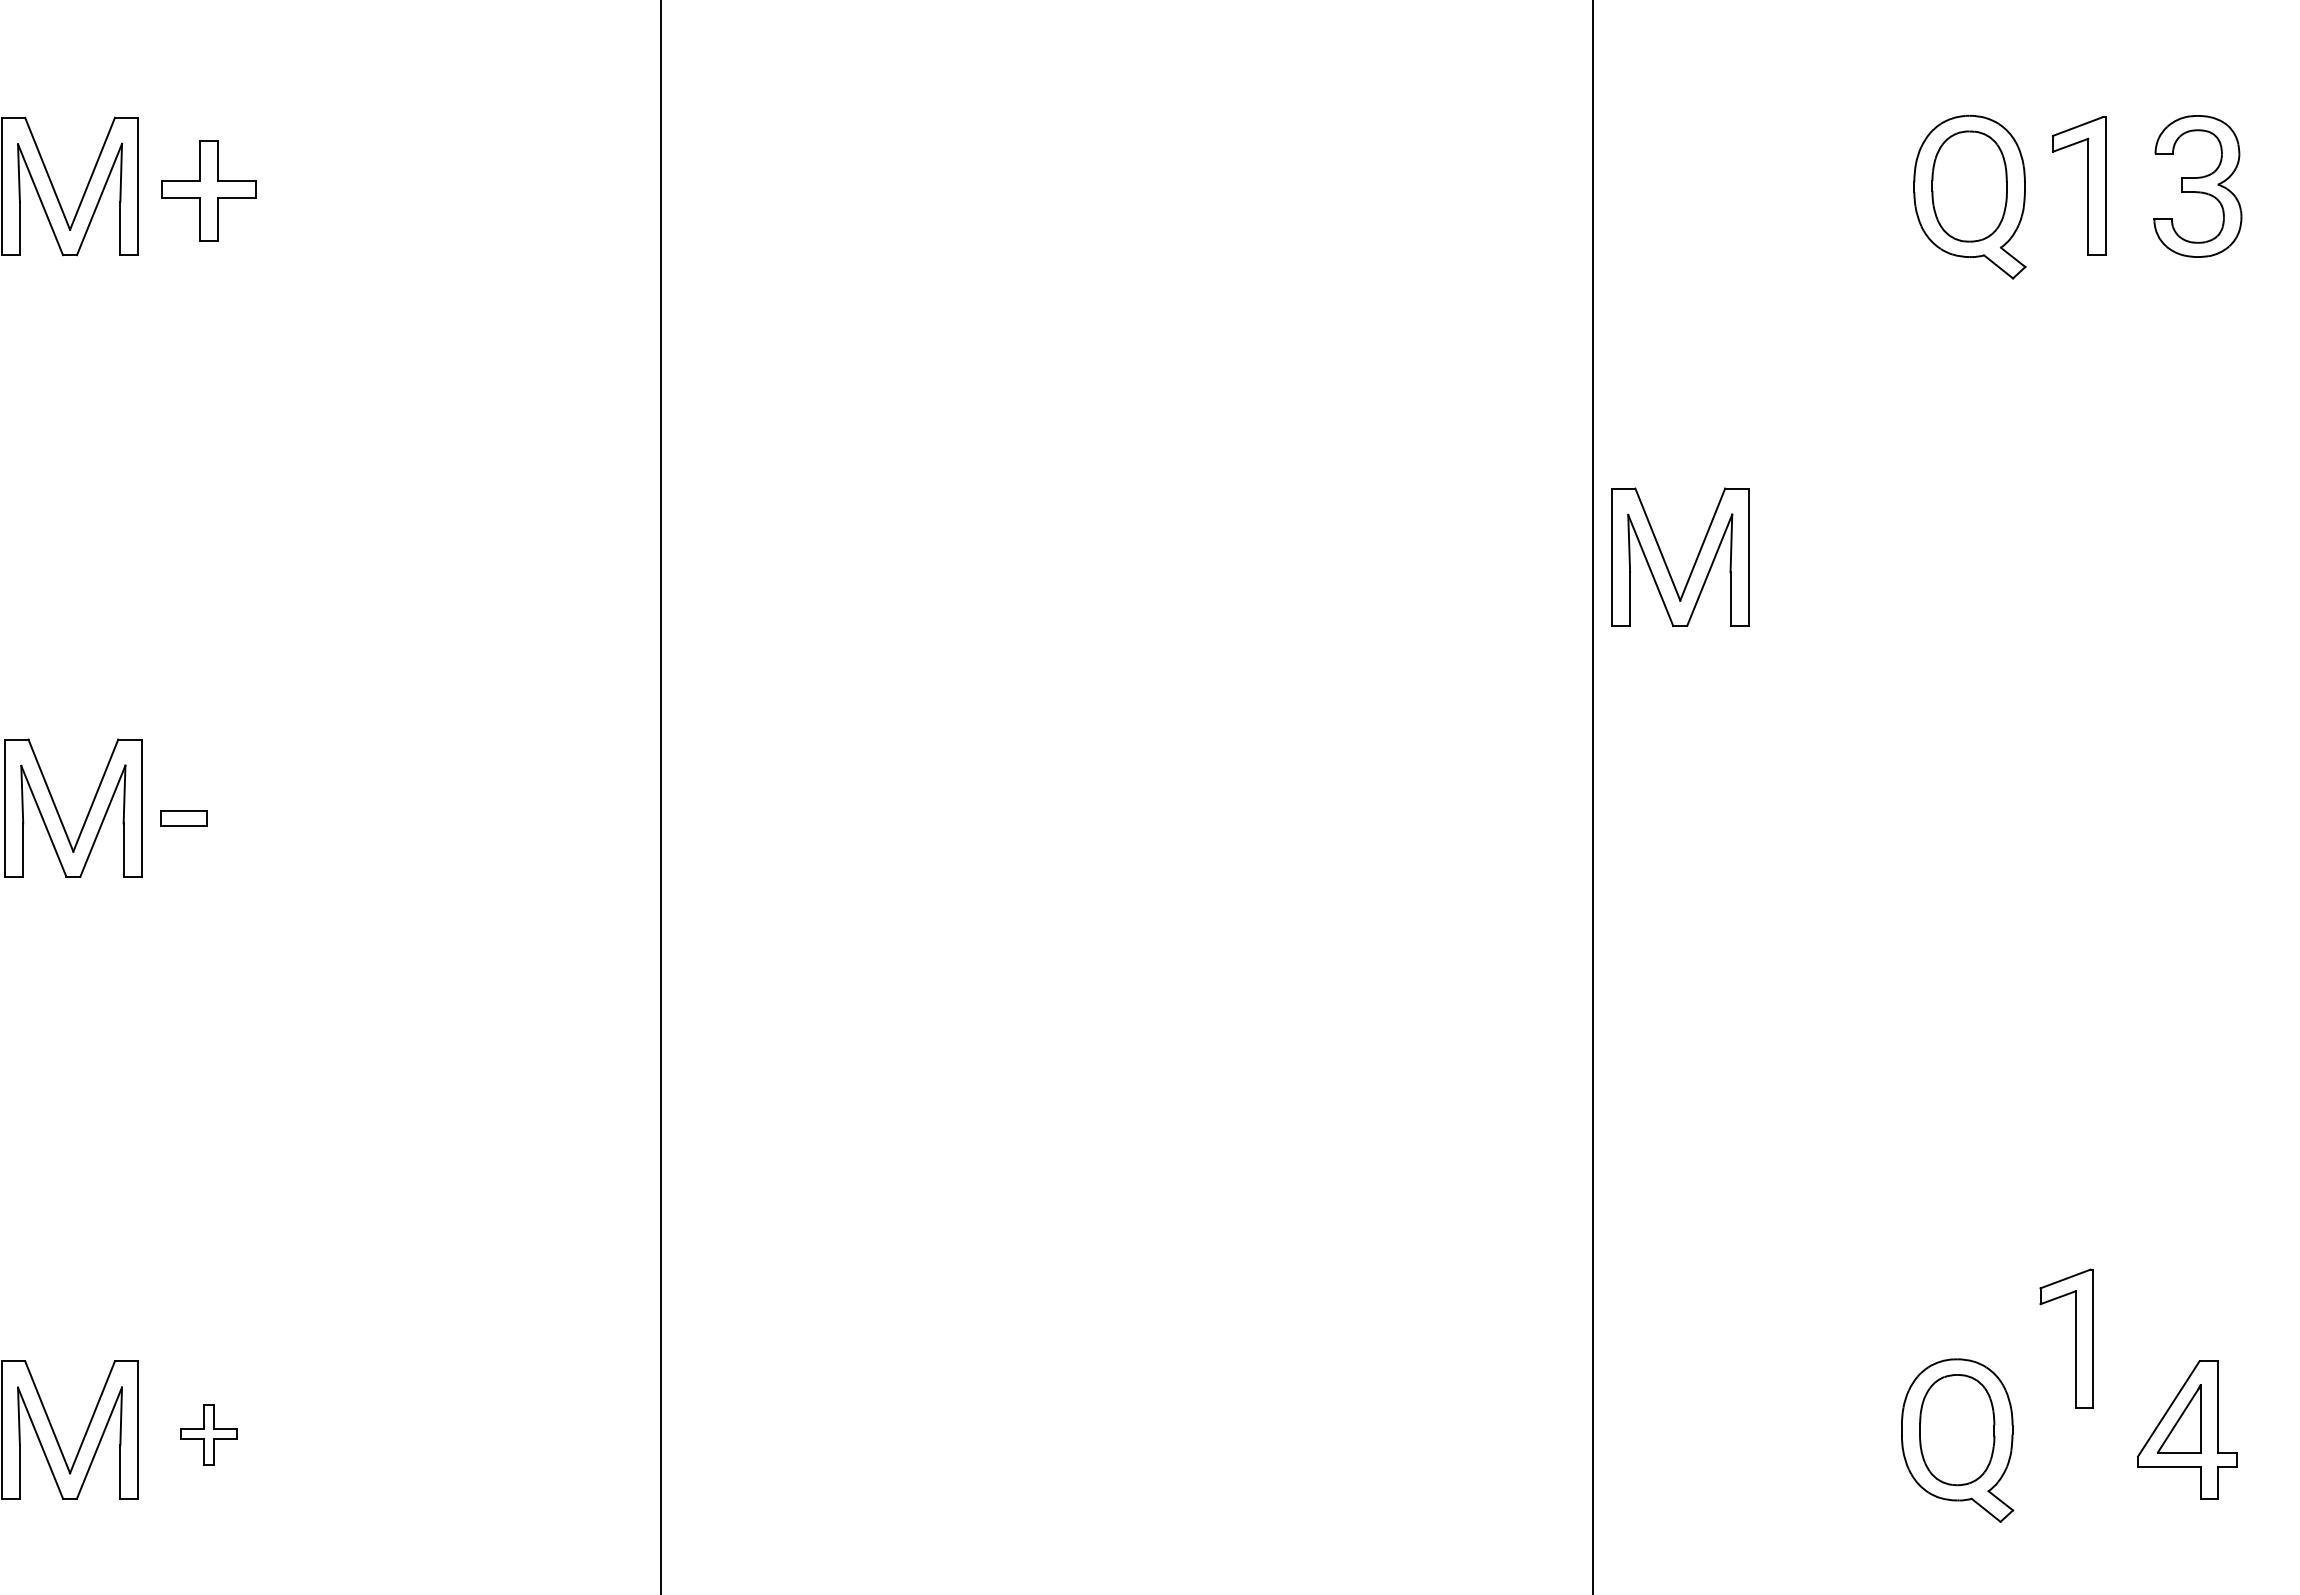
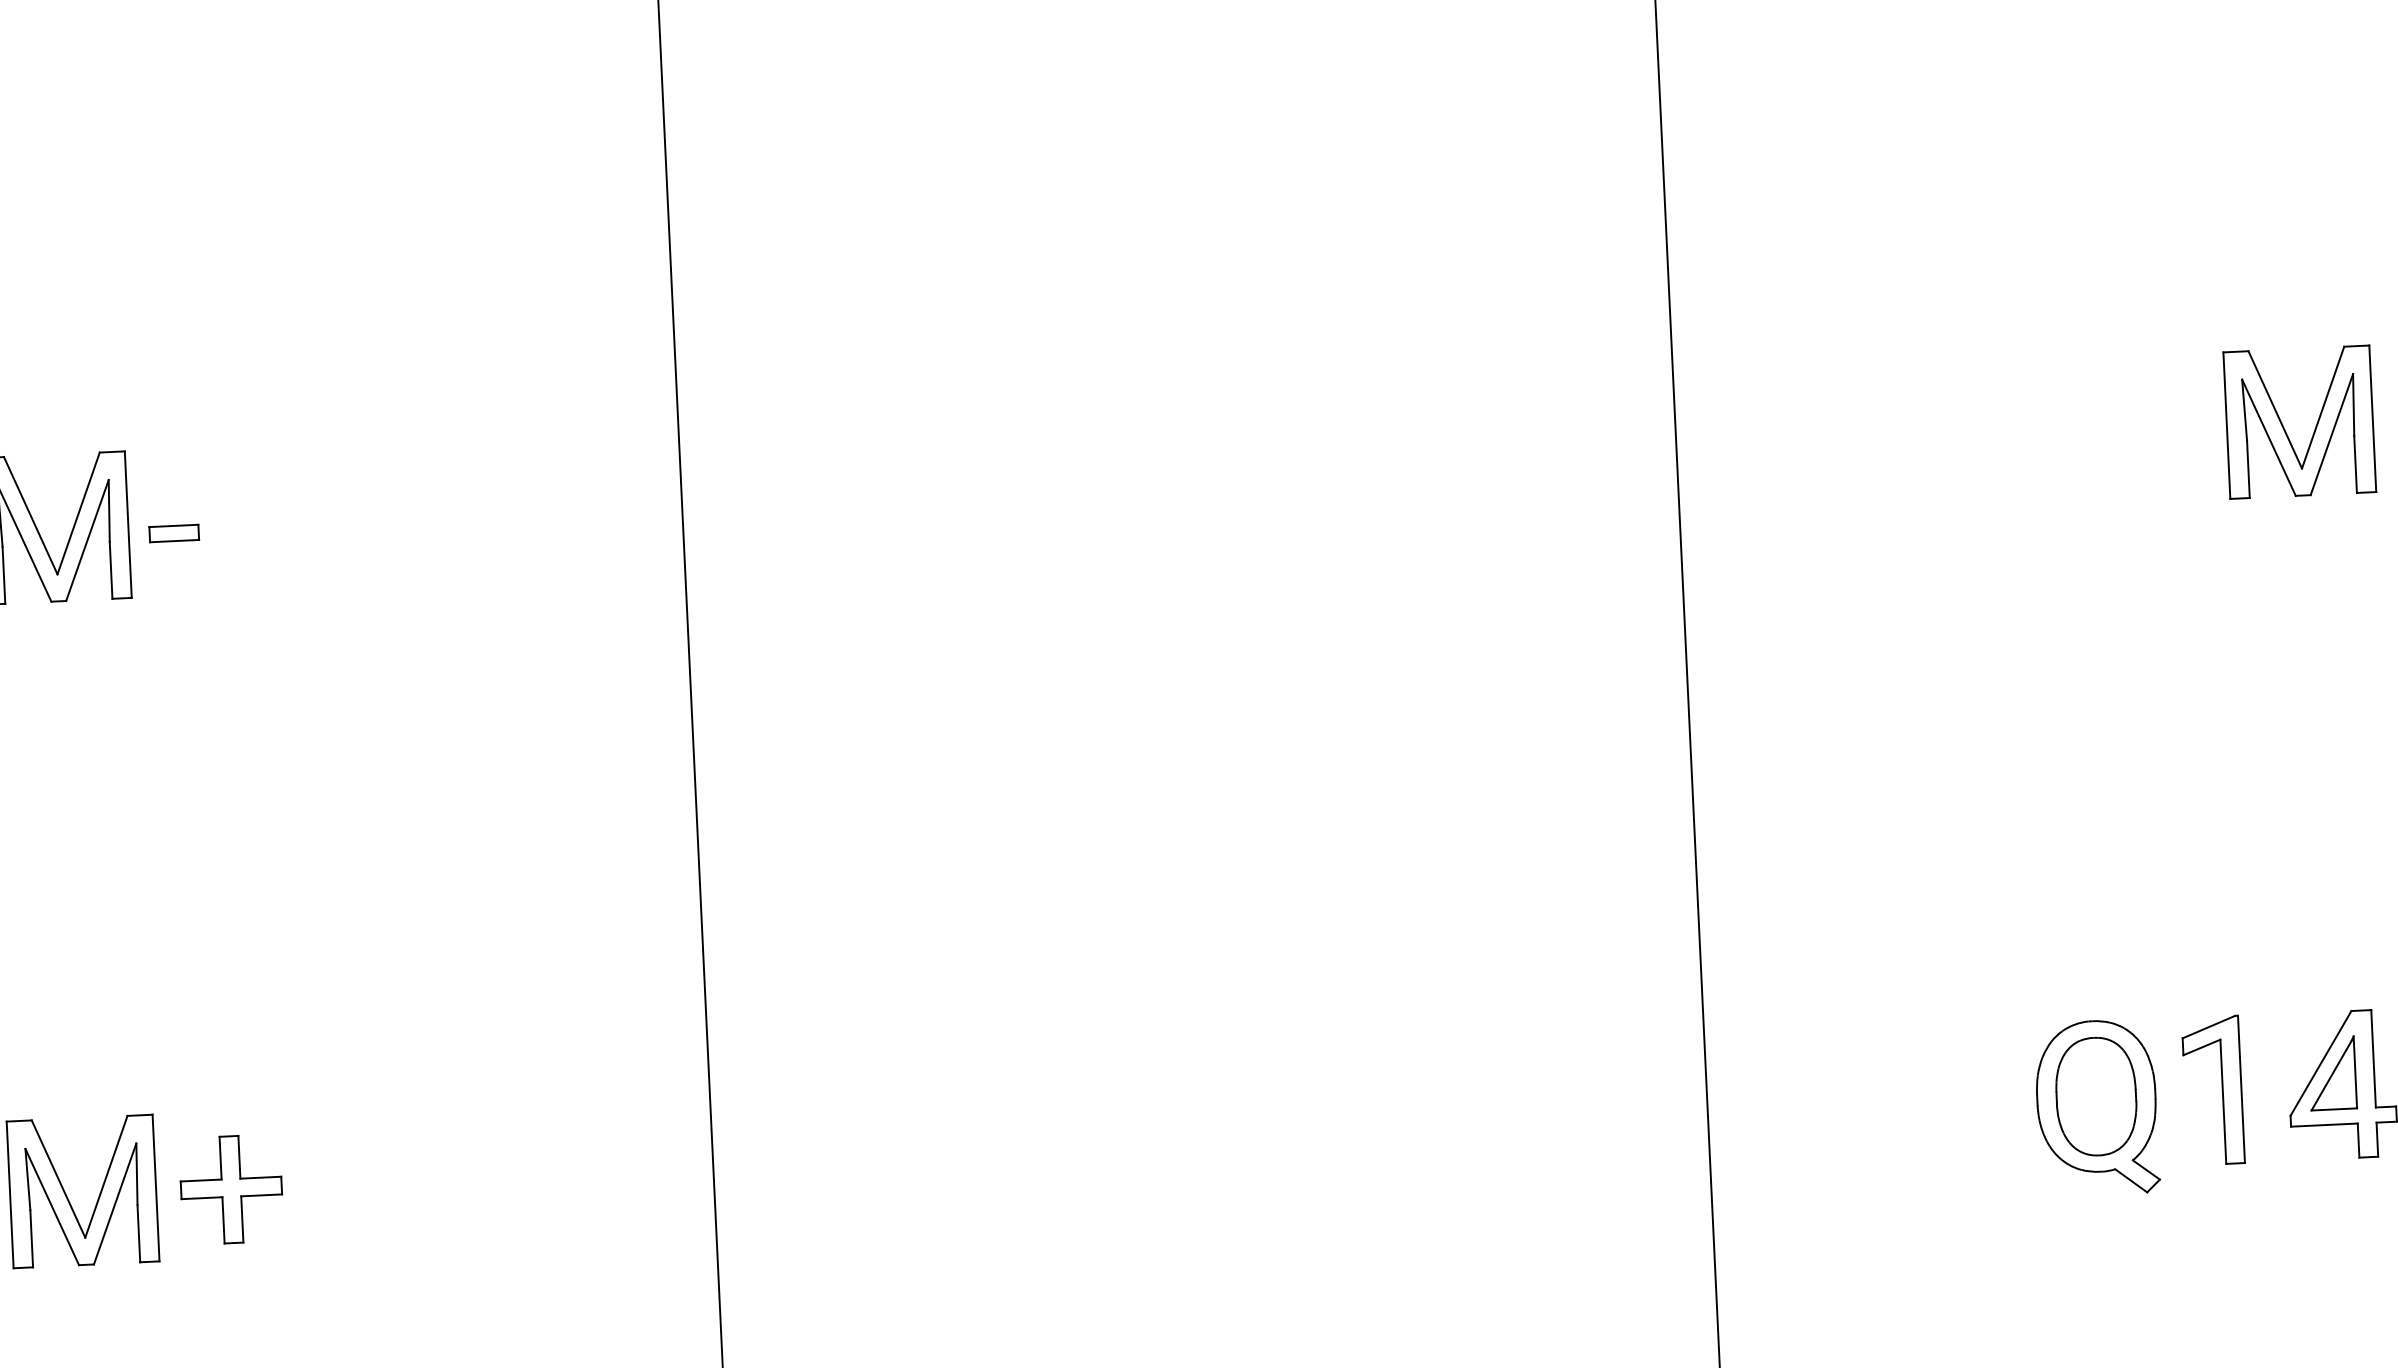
part: (1694, 562) -> (2315, 427), moved
part: (2075, 1338) -> (2222, 1090), moved
part: (208, 1434) -> (230, 1189), size x1.67

